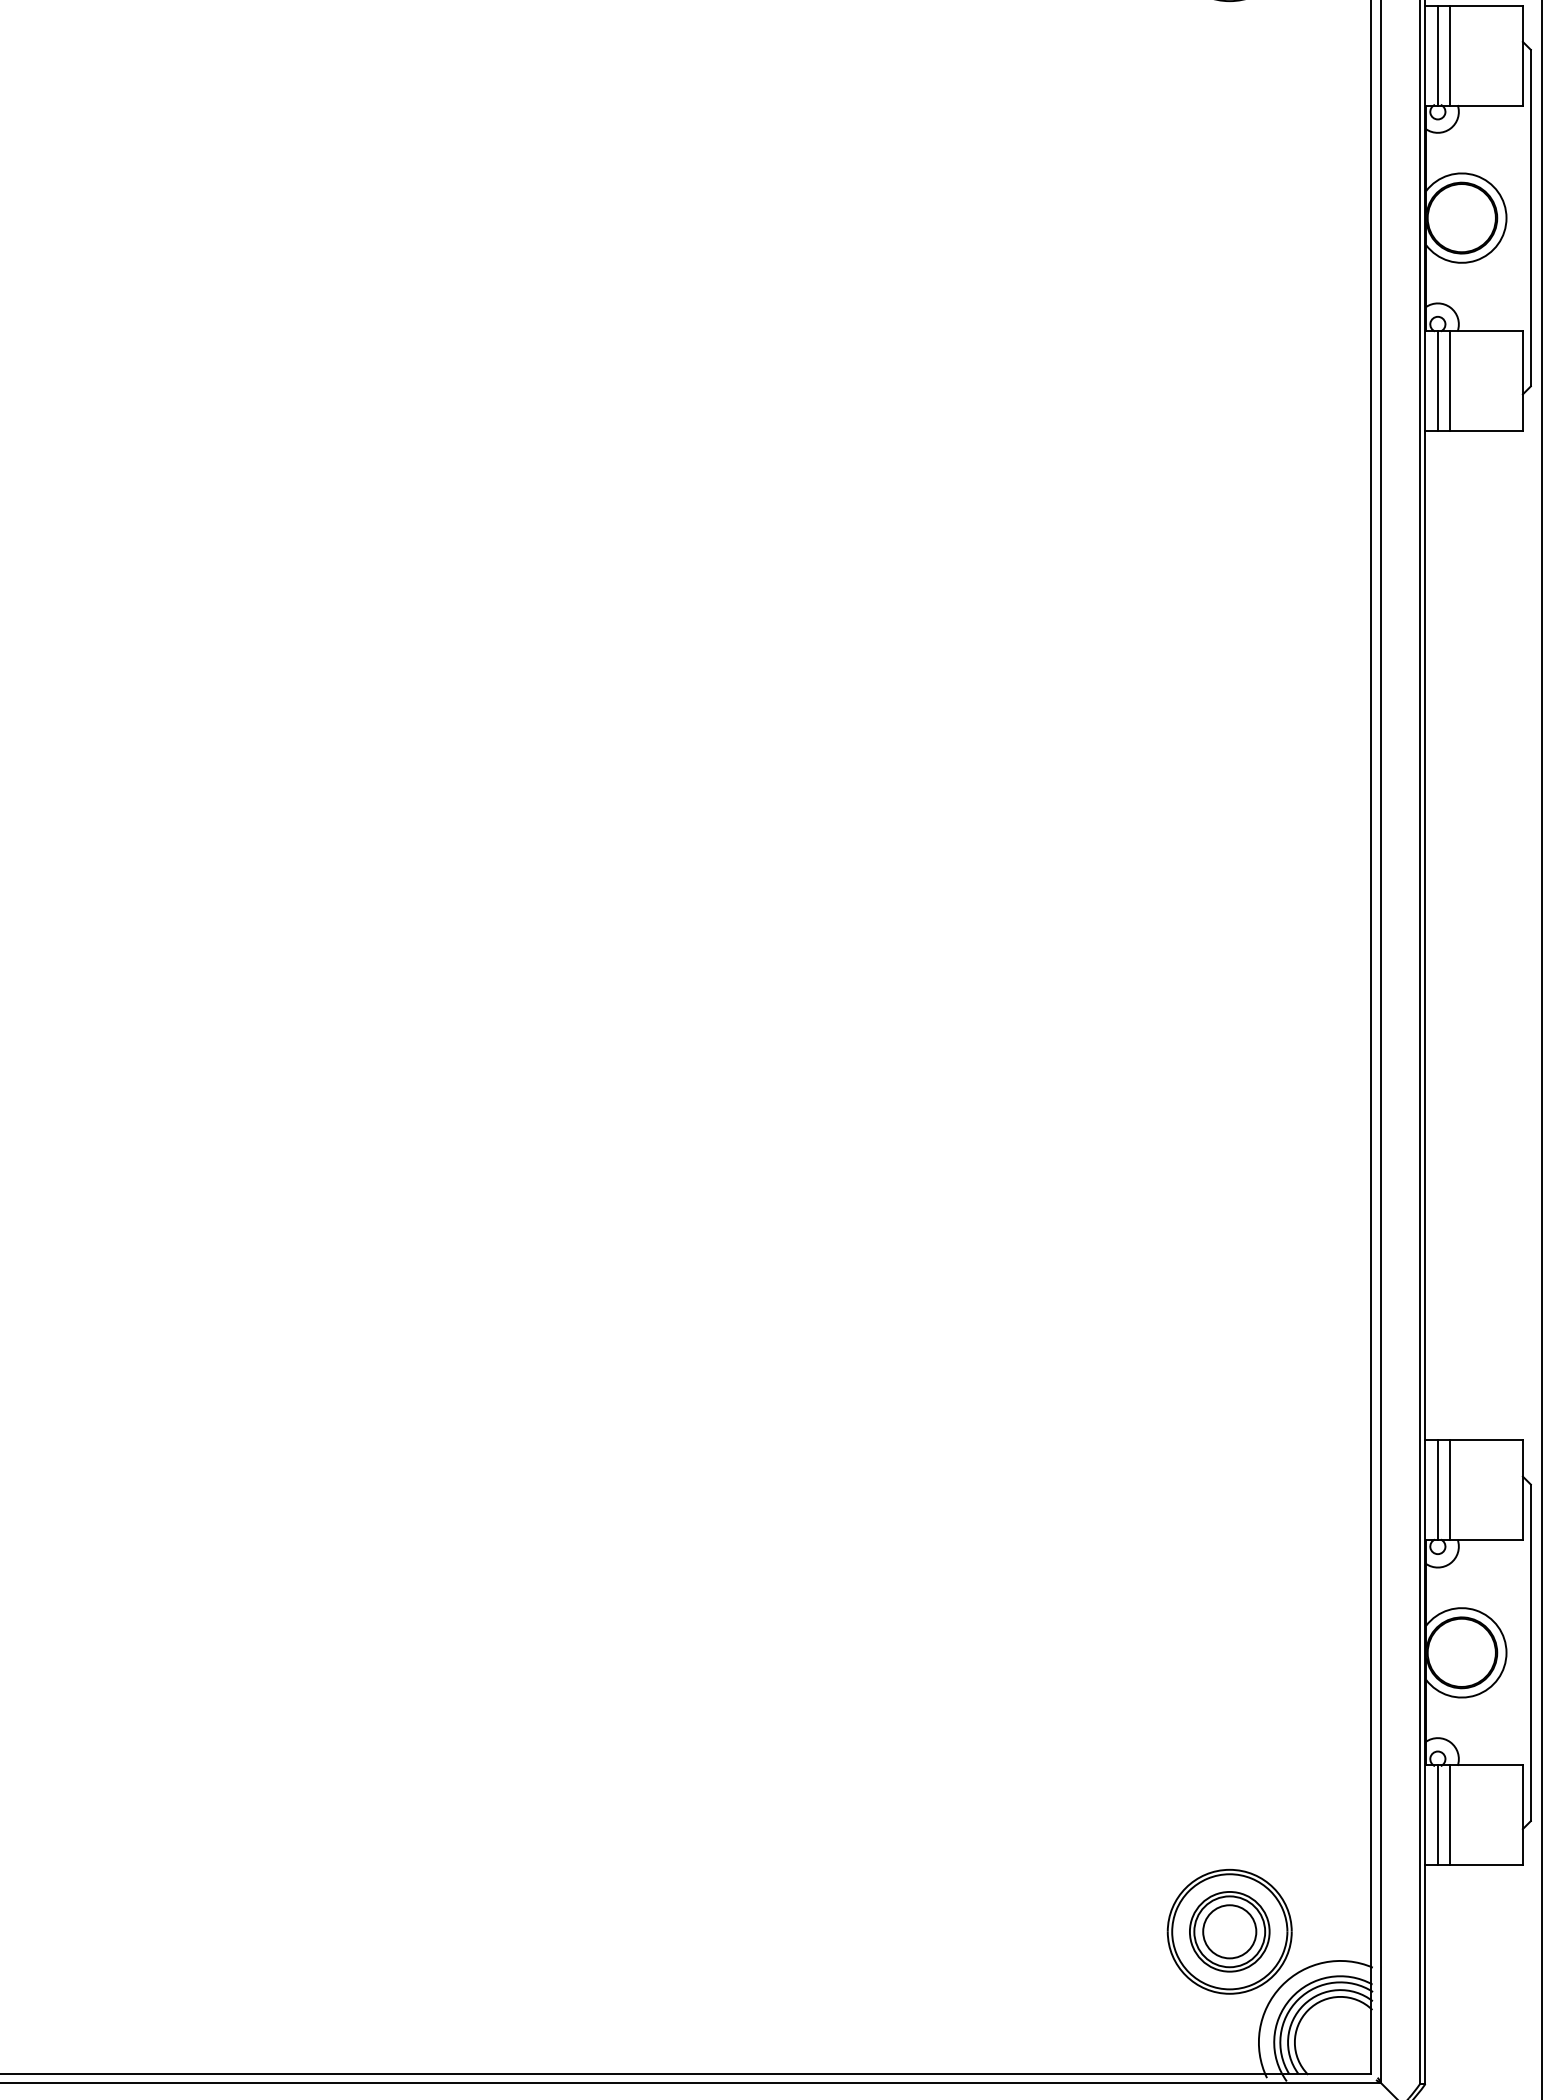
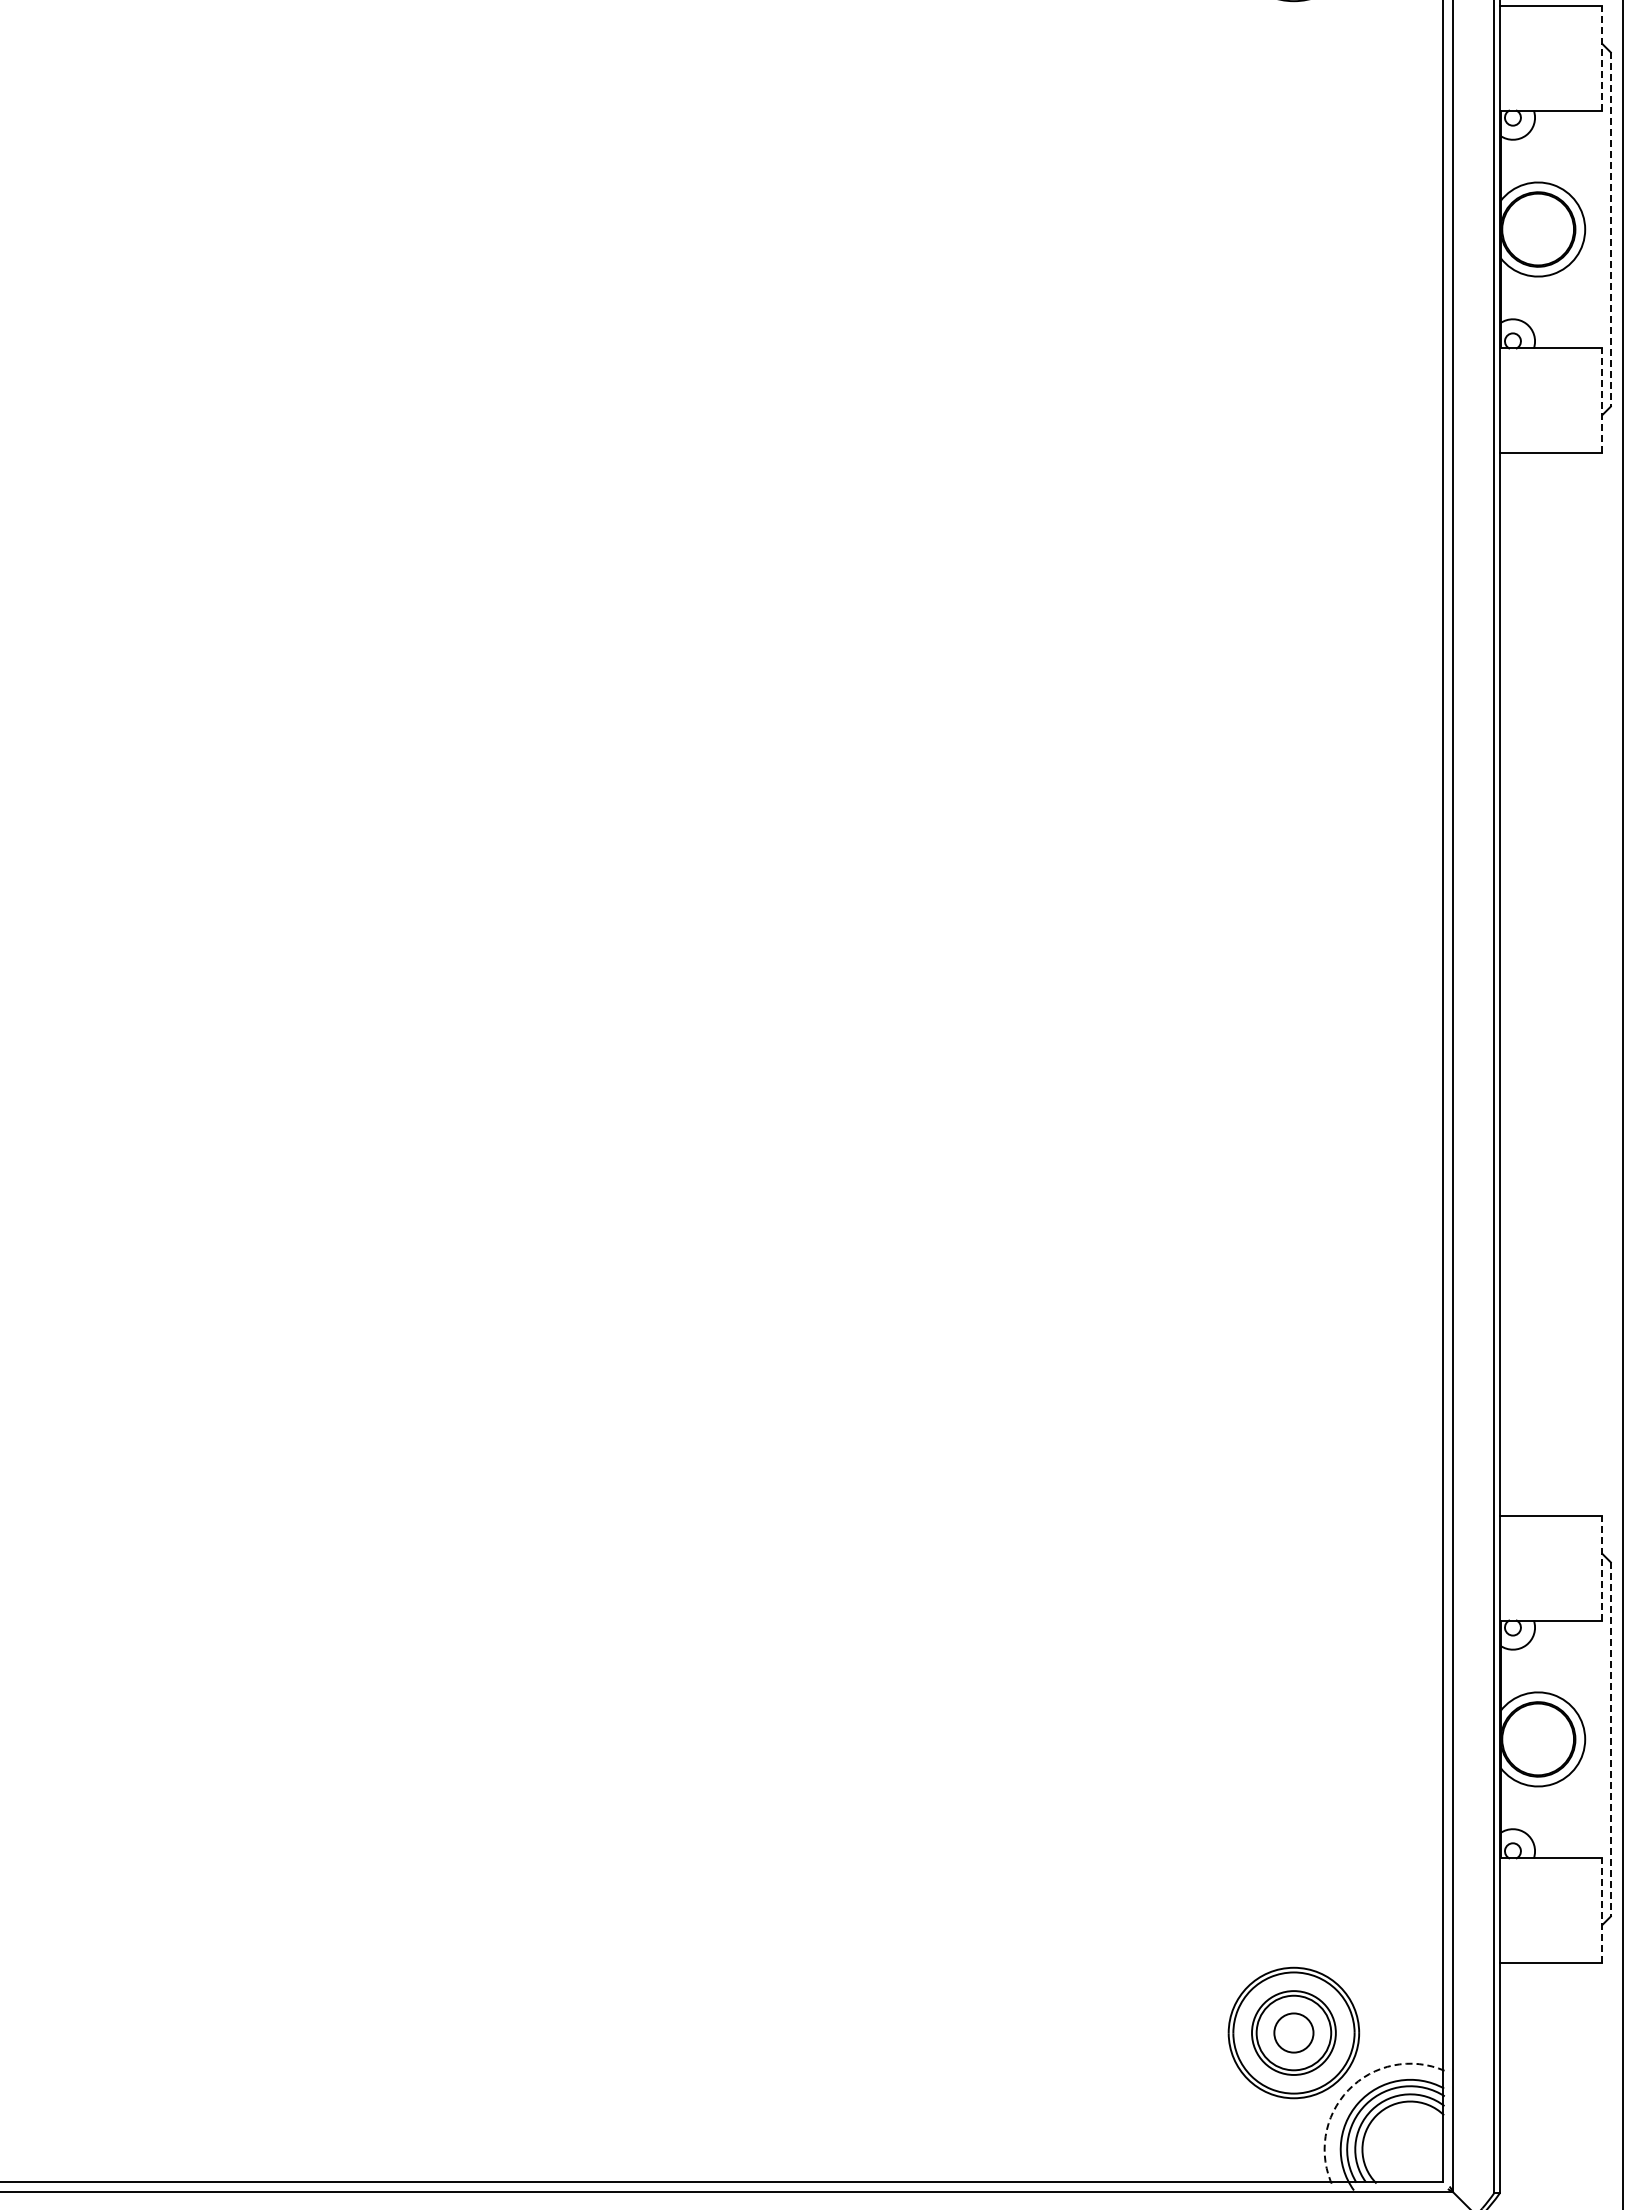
line: (1437, 55) -> (1512, 58), removed
line: (1450, 55) -> (1526, 58), removed
line: (1522, 55) -> (1602, 58), solid -> dashed
line: (1530, 219) -> (1610, 230), solid -> dashed
line: (1437, 380) -> (1512, 400), removed
line: (1450, 380) -> (1526, 400), removed
line: (1522, 380) -> (1602, 400), solid -> dashed
line: (1437, 1490) -> (1512, 1568), removed
line: (1450, 1490) -> (1526, 1568), removed
line: (1522, 1490) -> (1602, 1568), solid -> dashed
line: (1530, 1652) -> (1610, 1739), solid -> dashed
line: (1437, 1815) -> (1512, 1910), removed
line: (1450, 1815) -> (1526, 1910), removed
line: (1522, 1815) -> (1602, 1910), solid -> dashed
circle: (1229, 1931) -> (1293, 2032), size x0.7
arc: (1281, 1986) -> (1348, 2090), solid -> dashed

